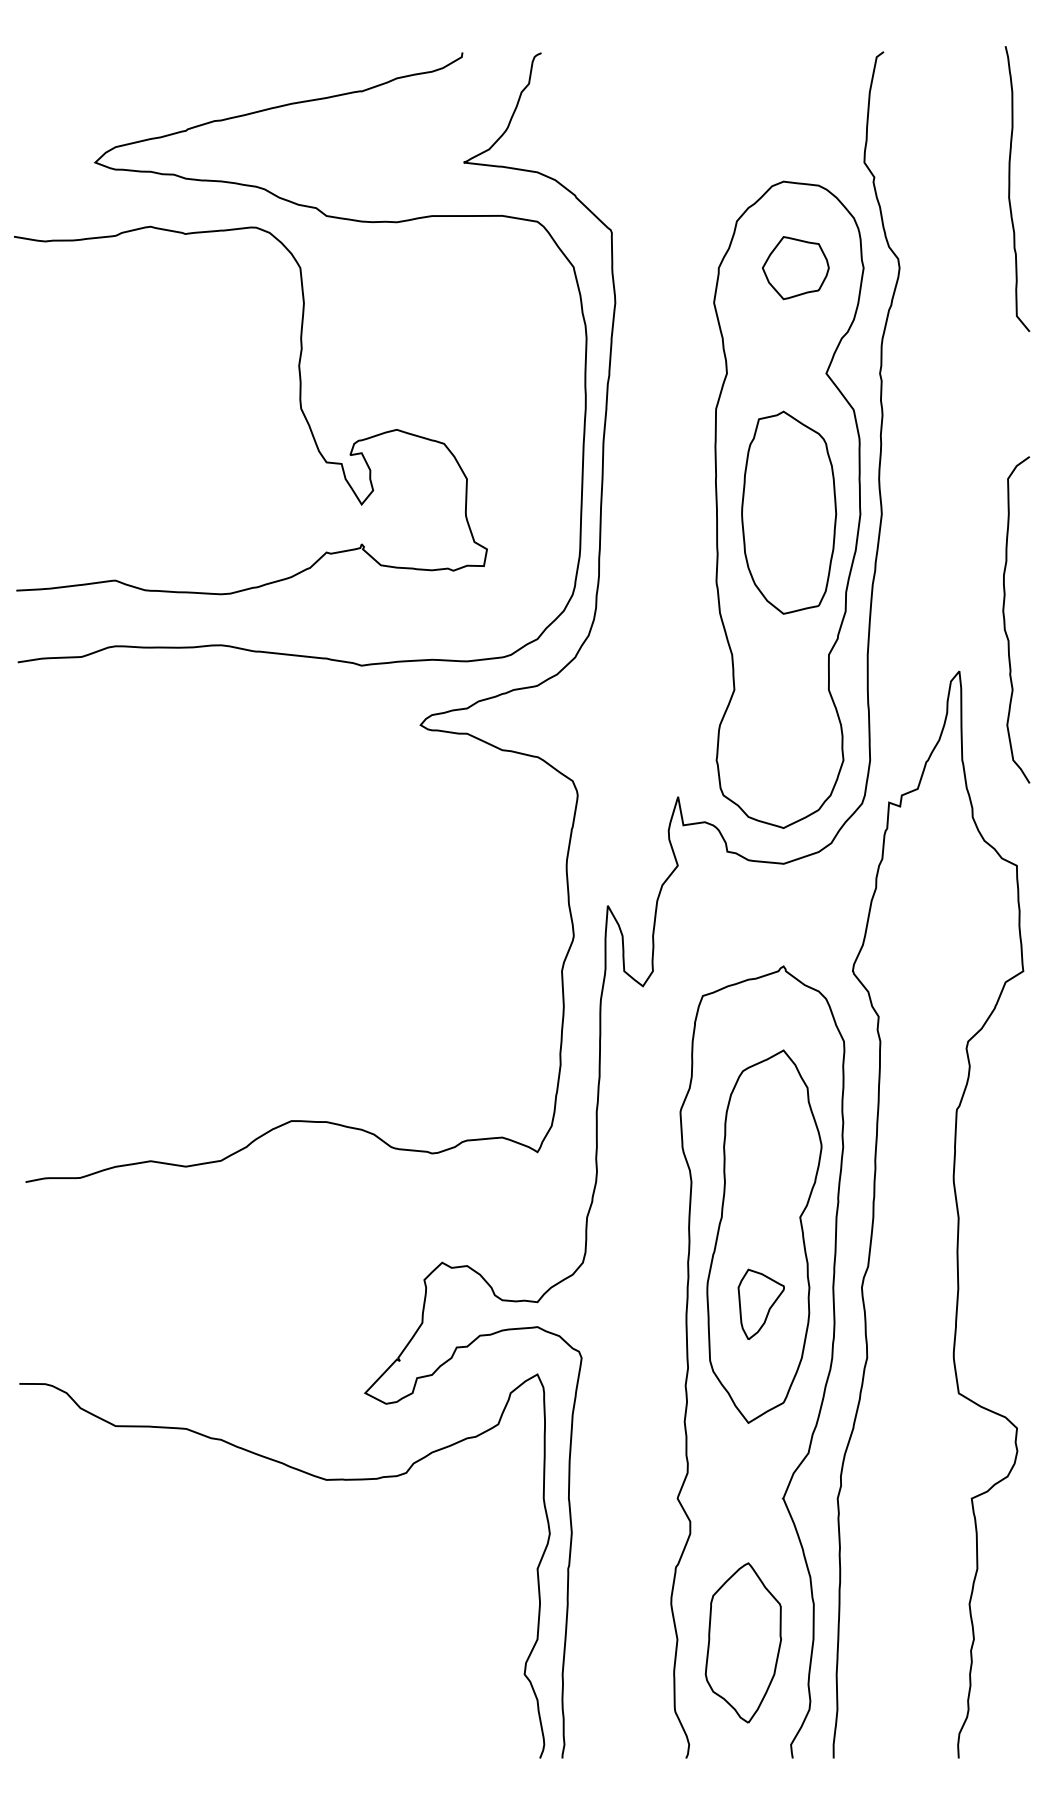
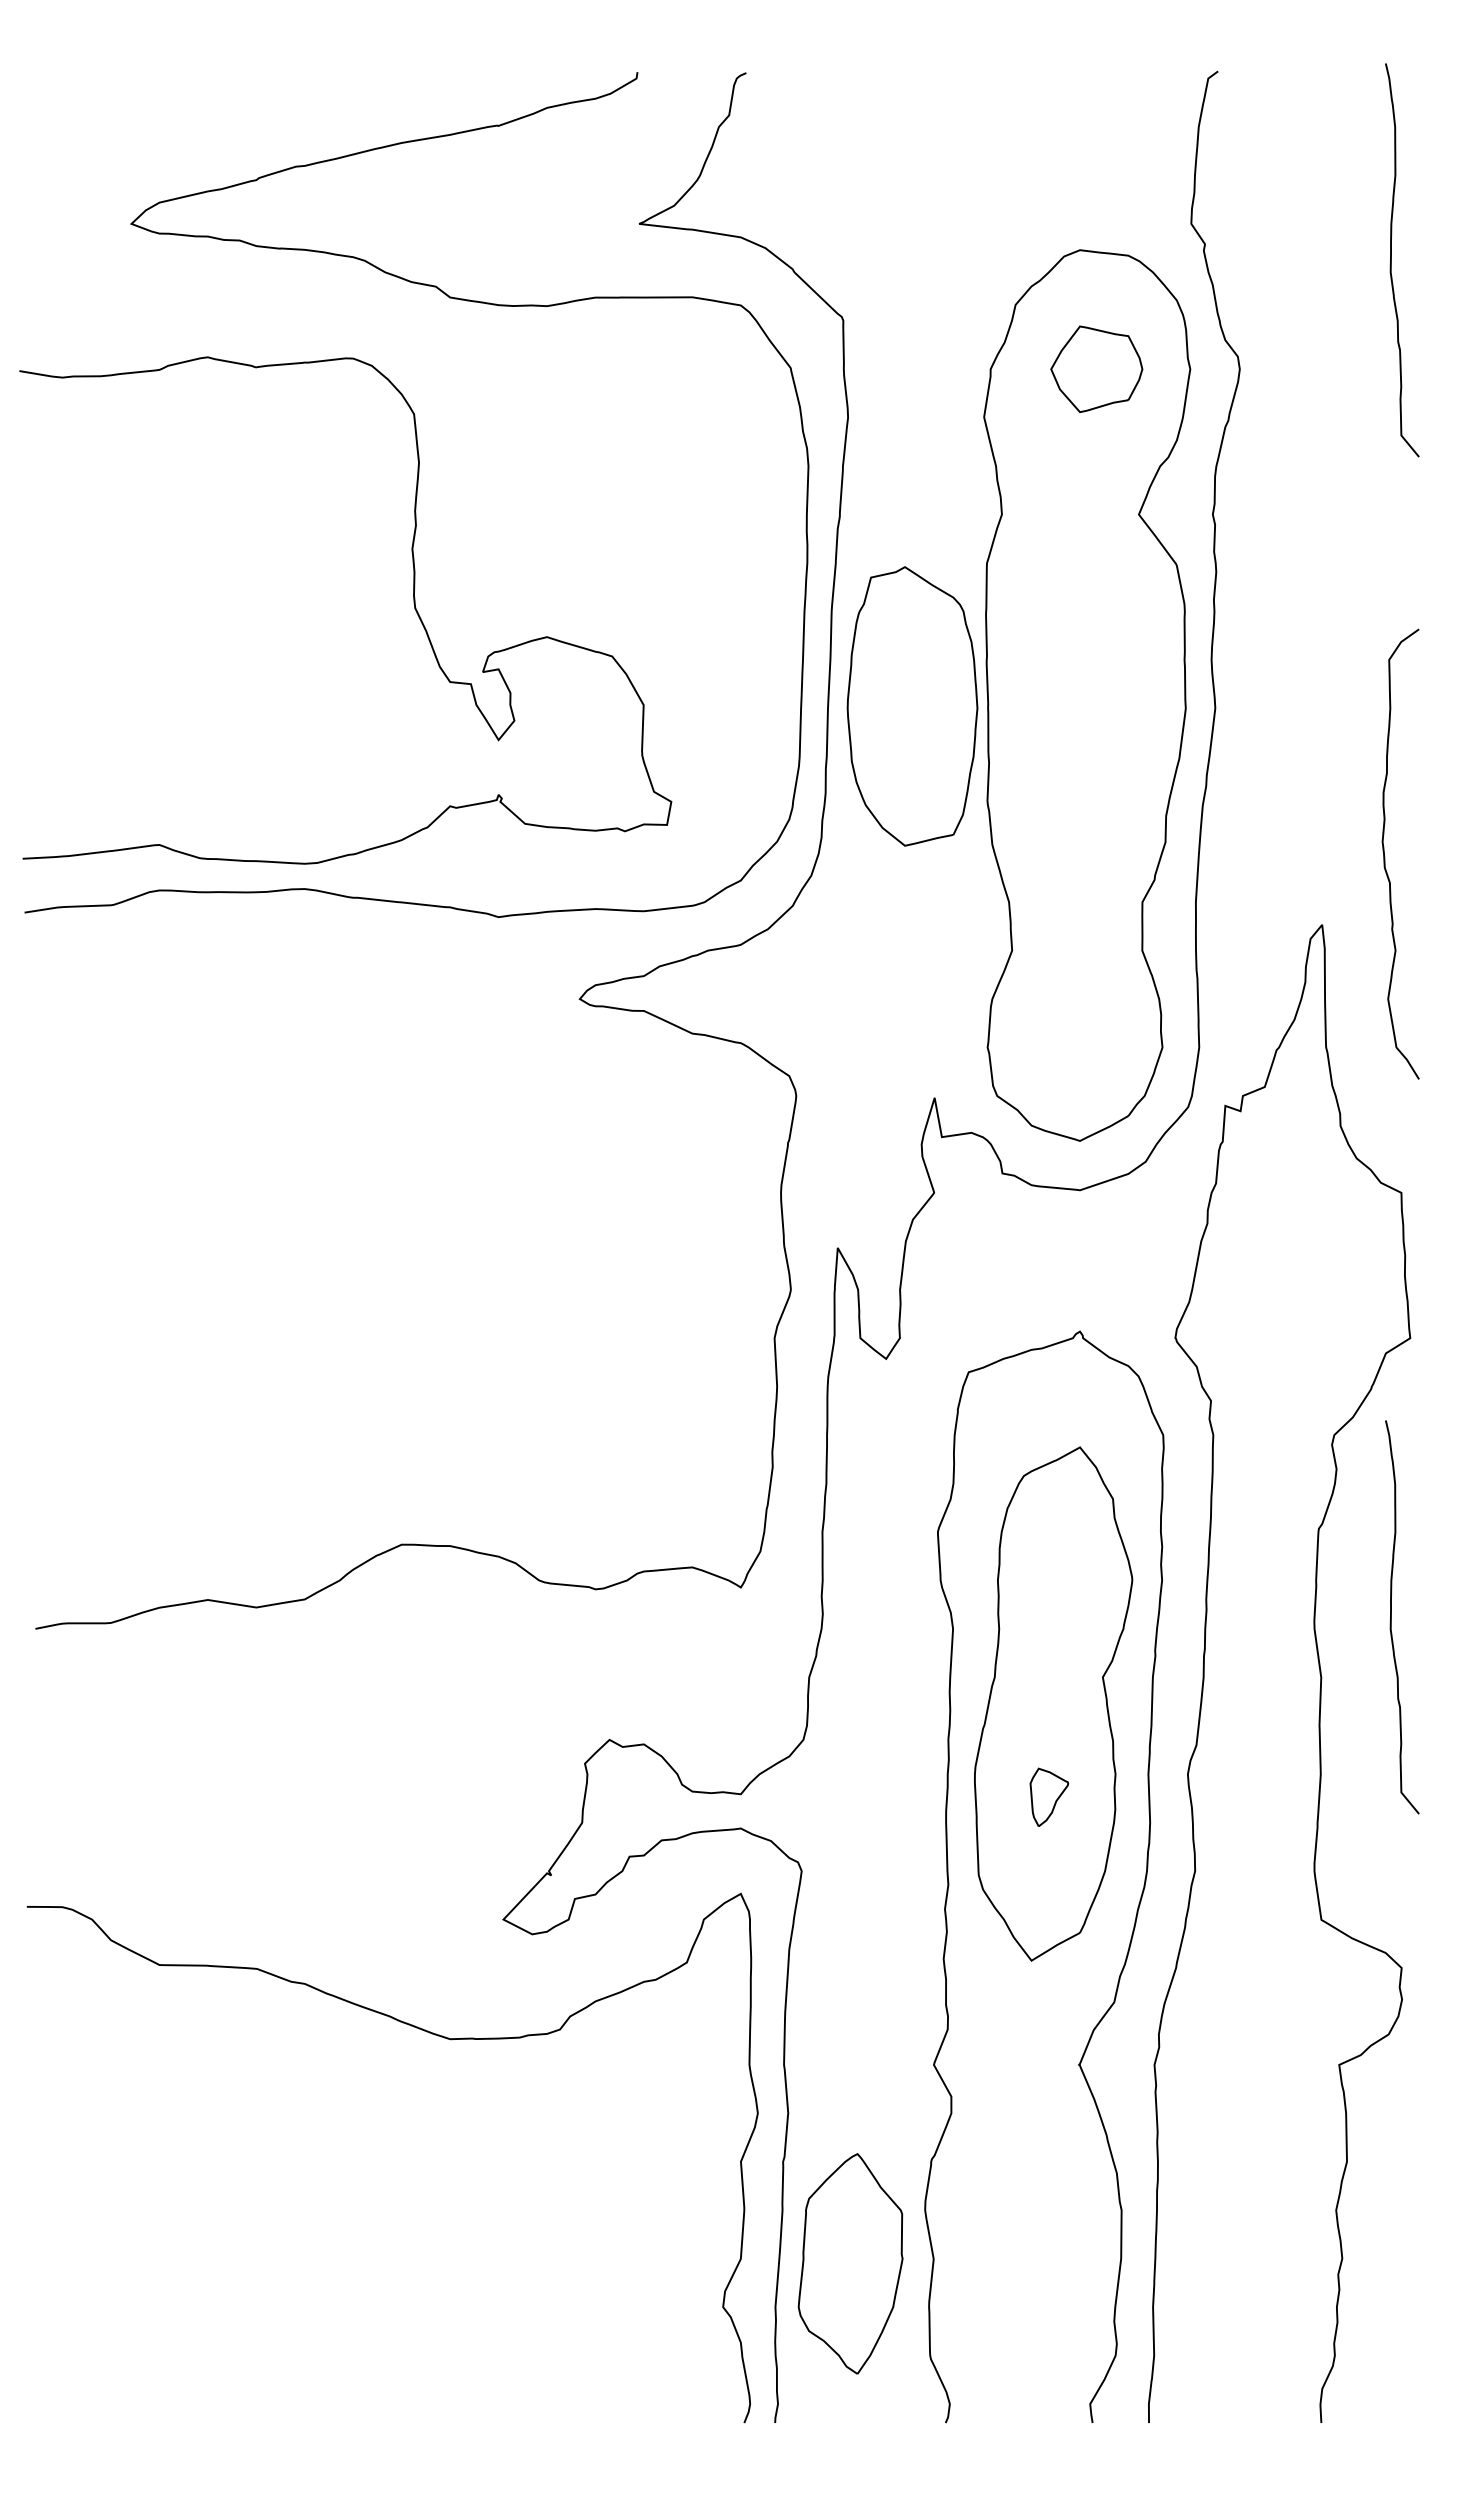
curve: (299, 405) -> (413, 603), moved
part: (789, 512) -> (912, 706), moved
curve: (1009, 1173) -> (1391, 1617), added
part: (761, 1304) -> (1049, 1797), size x0.6
part: (743, 1642) -> (850, 2263), moved

